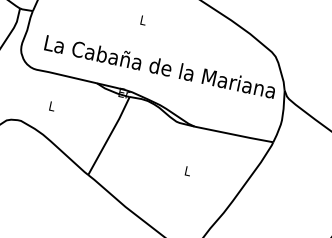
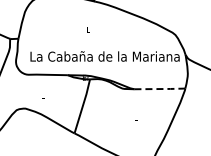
line: (234, 135) -> (160, 89), solid -> dashed

